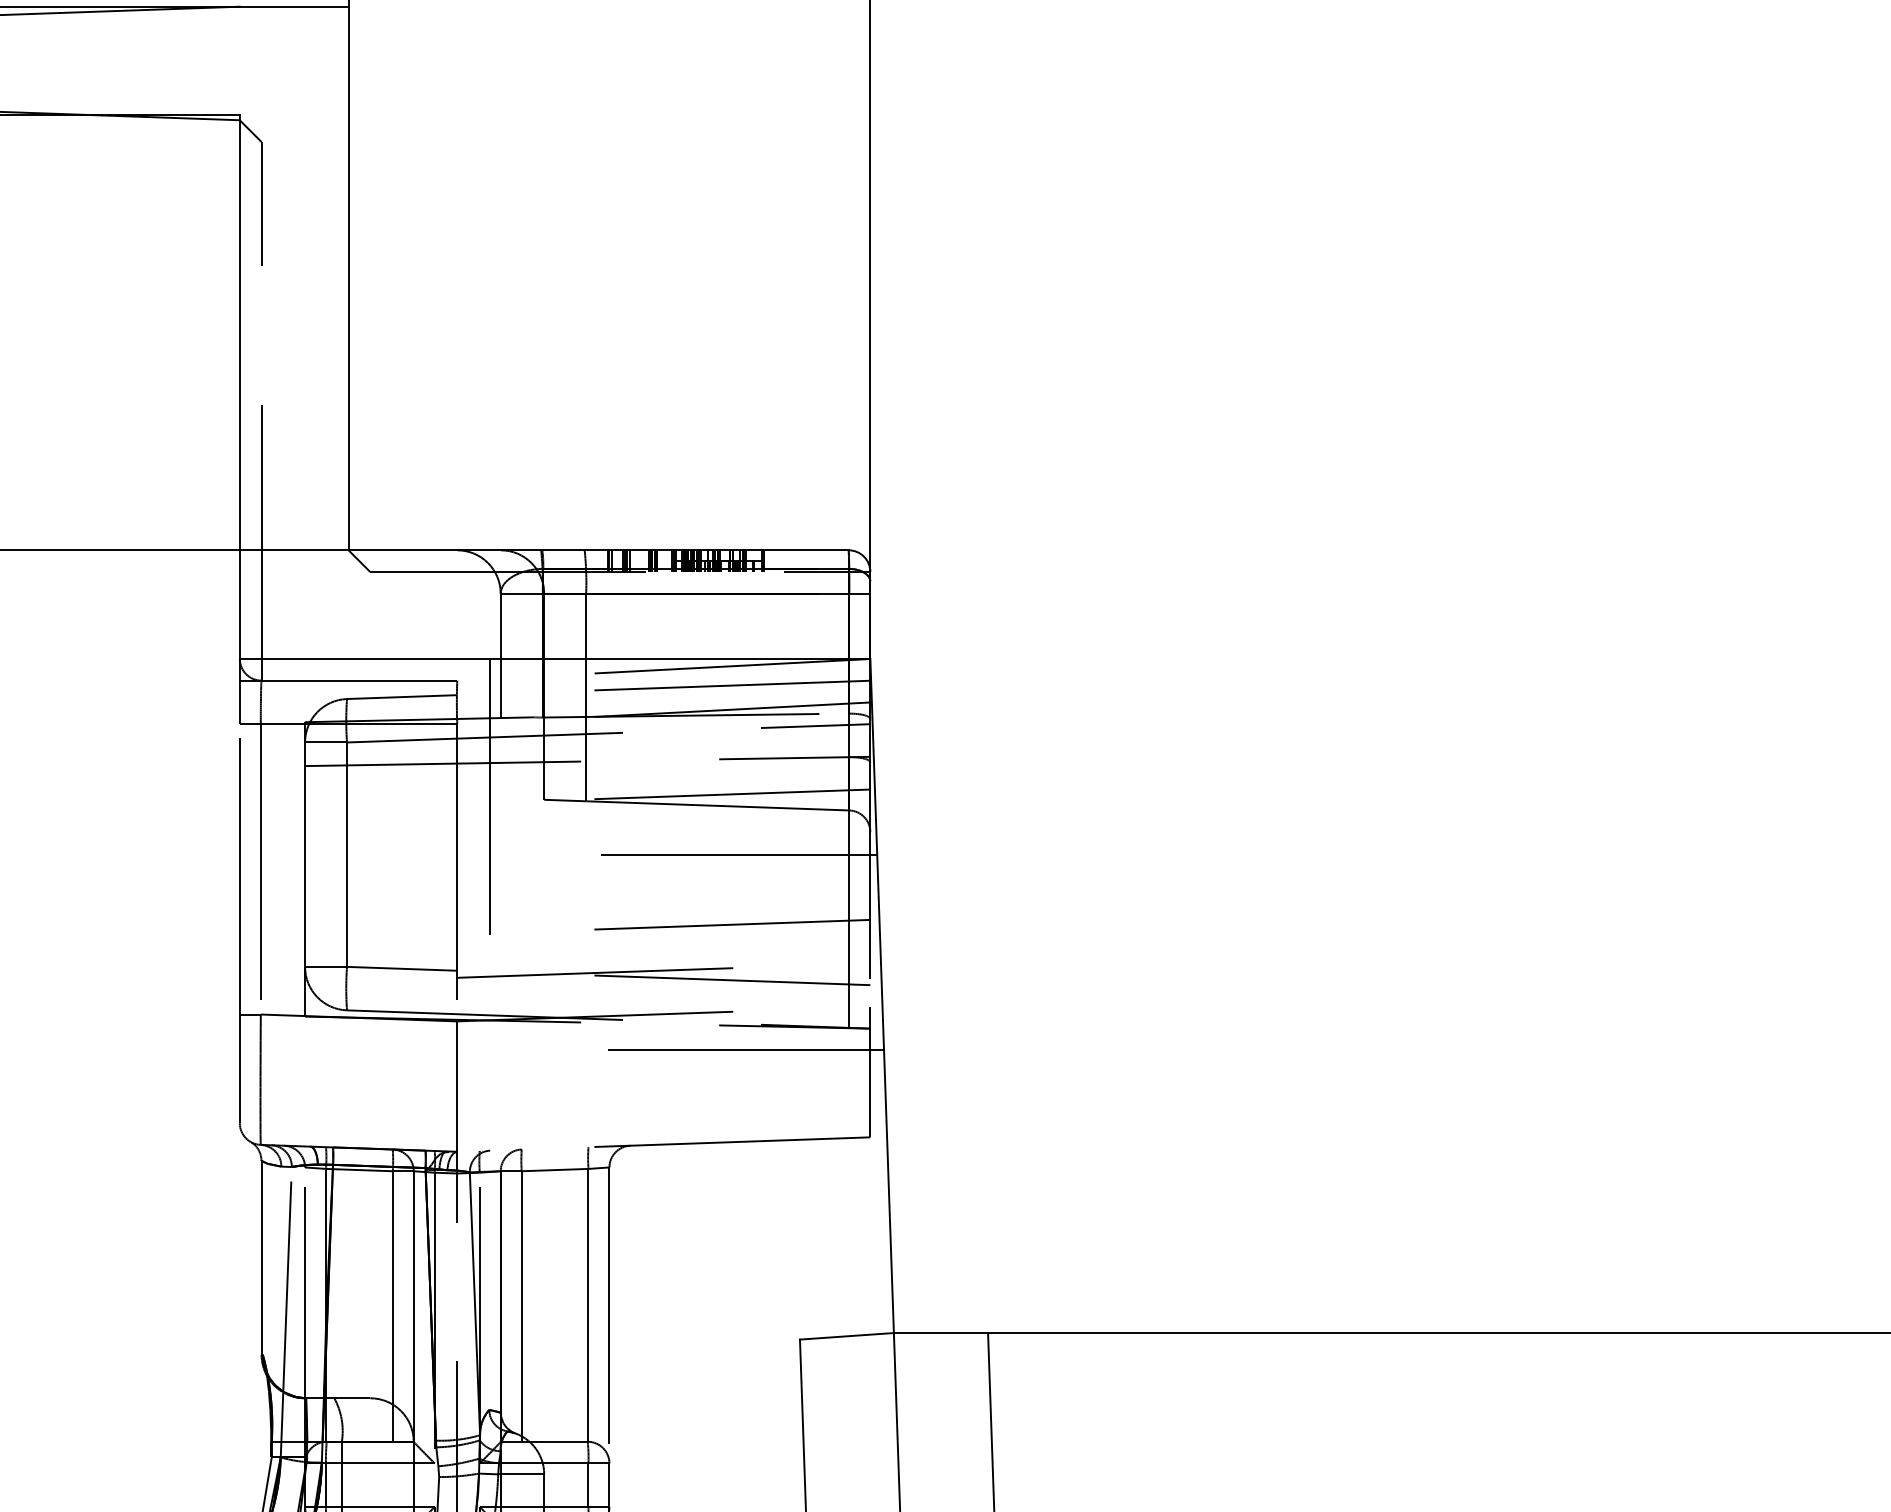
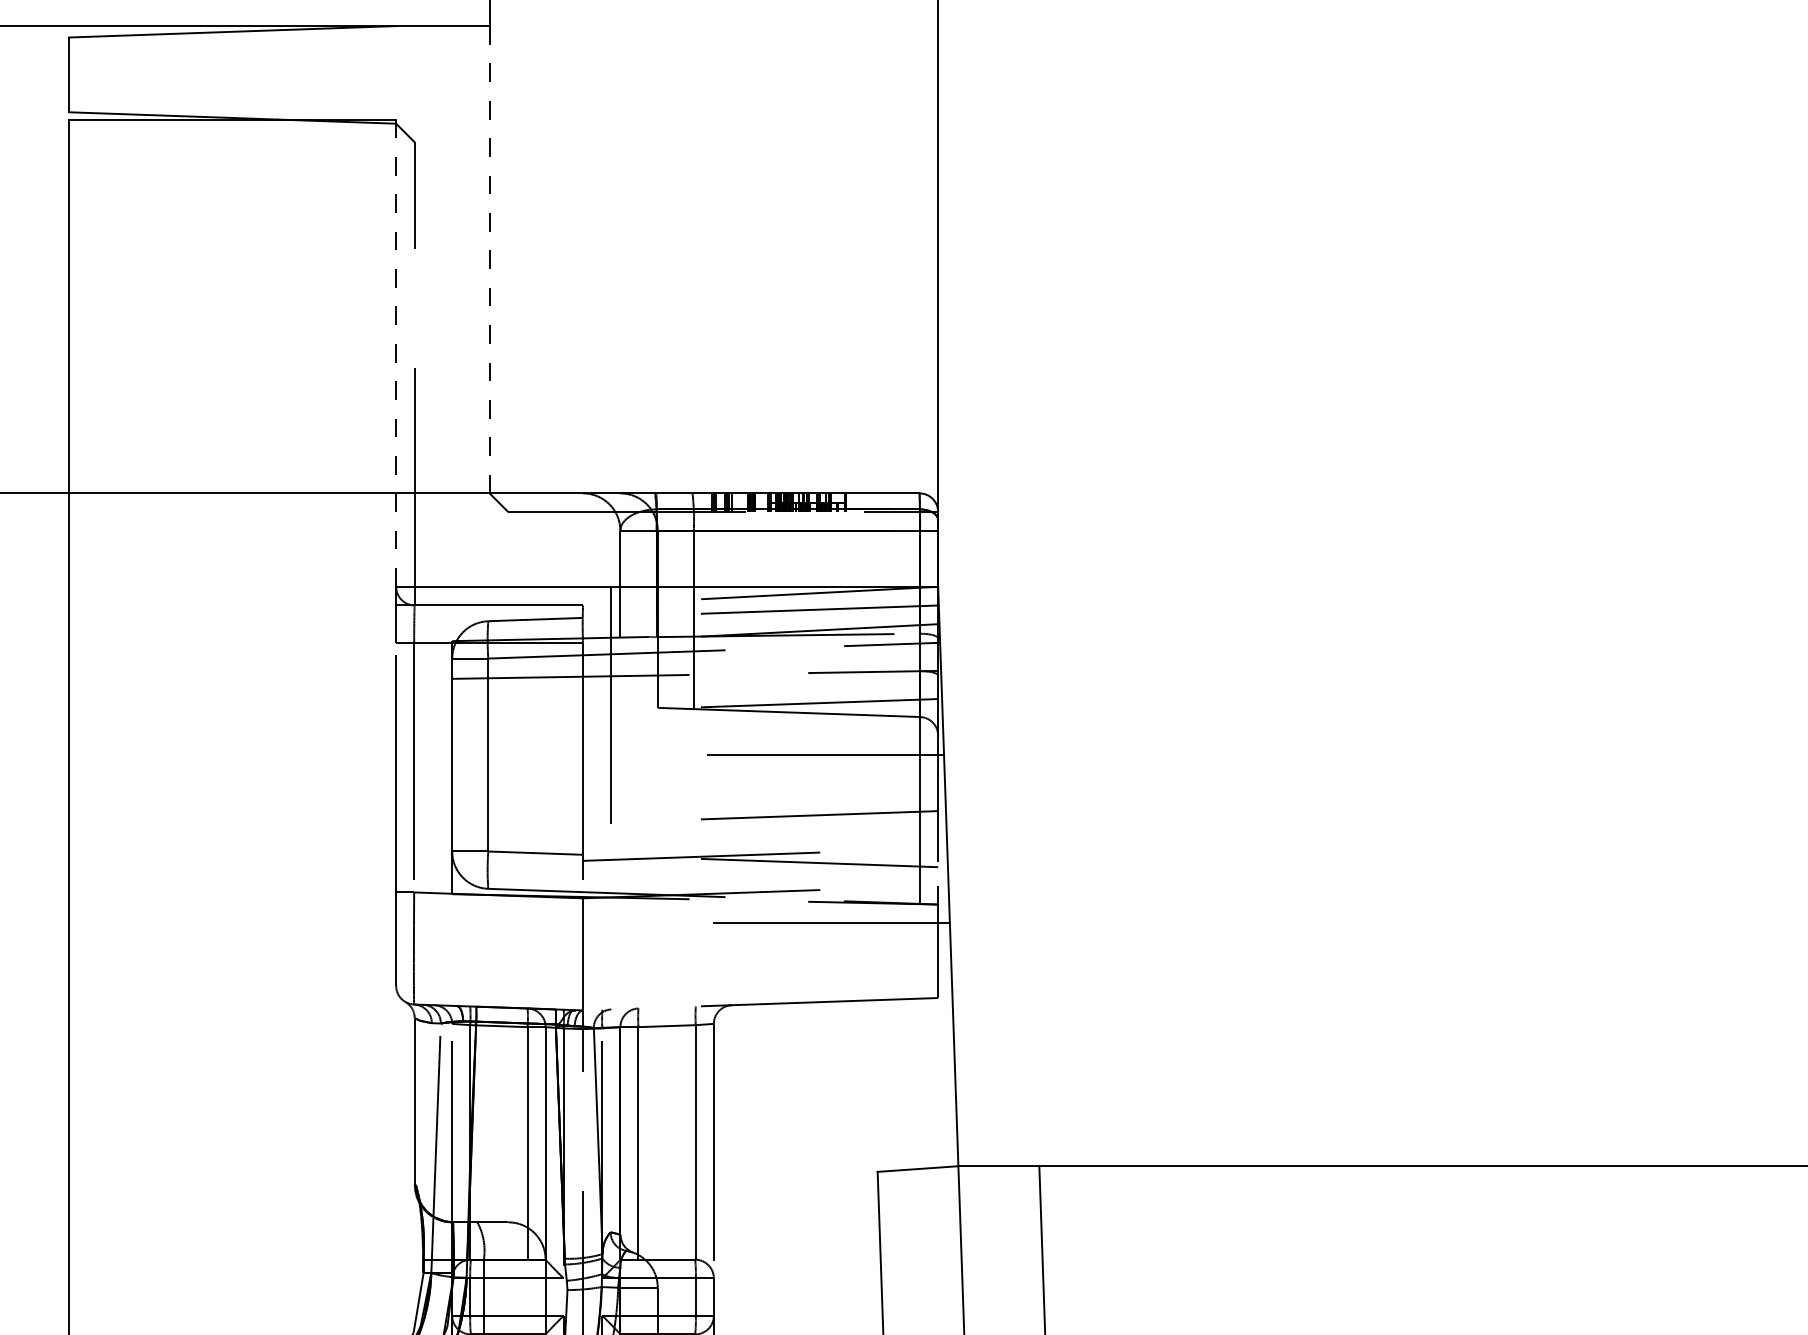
line: (348, 278) -> (489, 259), solid -> dashed
line: (240, 387) -> (396, 353), solid -> dashed

